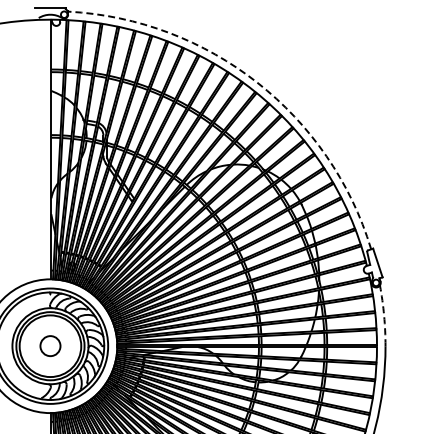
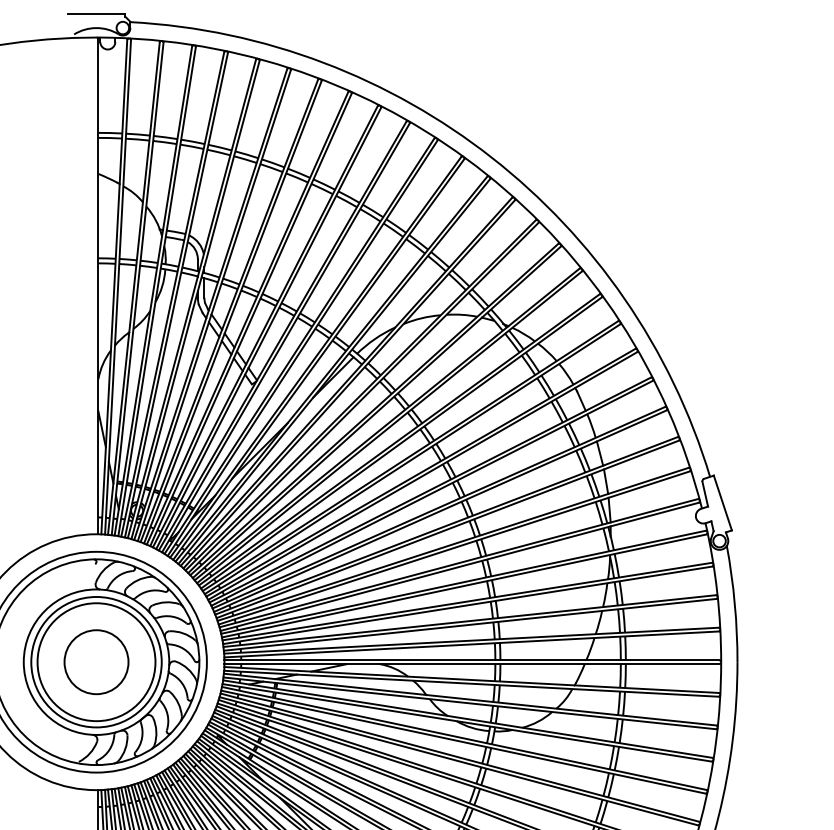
arc: (257, 82) -> (492, 157), dashed -> solid
arc: (384, 315) -> (735, 603), dashed -> solid
circle: (50, 345) -> (96, 660), size x1.67

